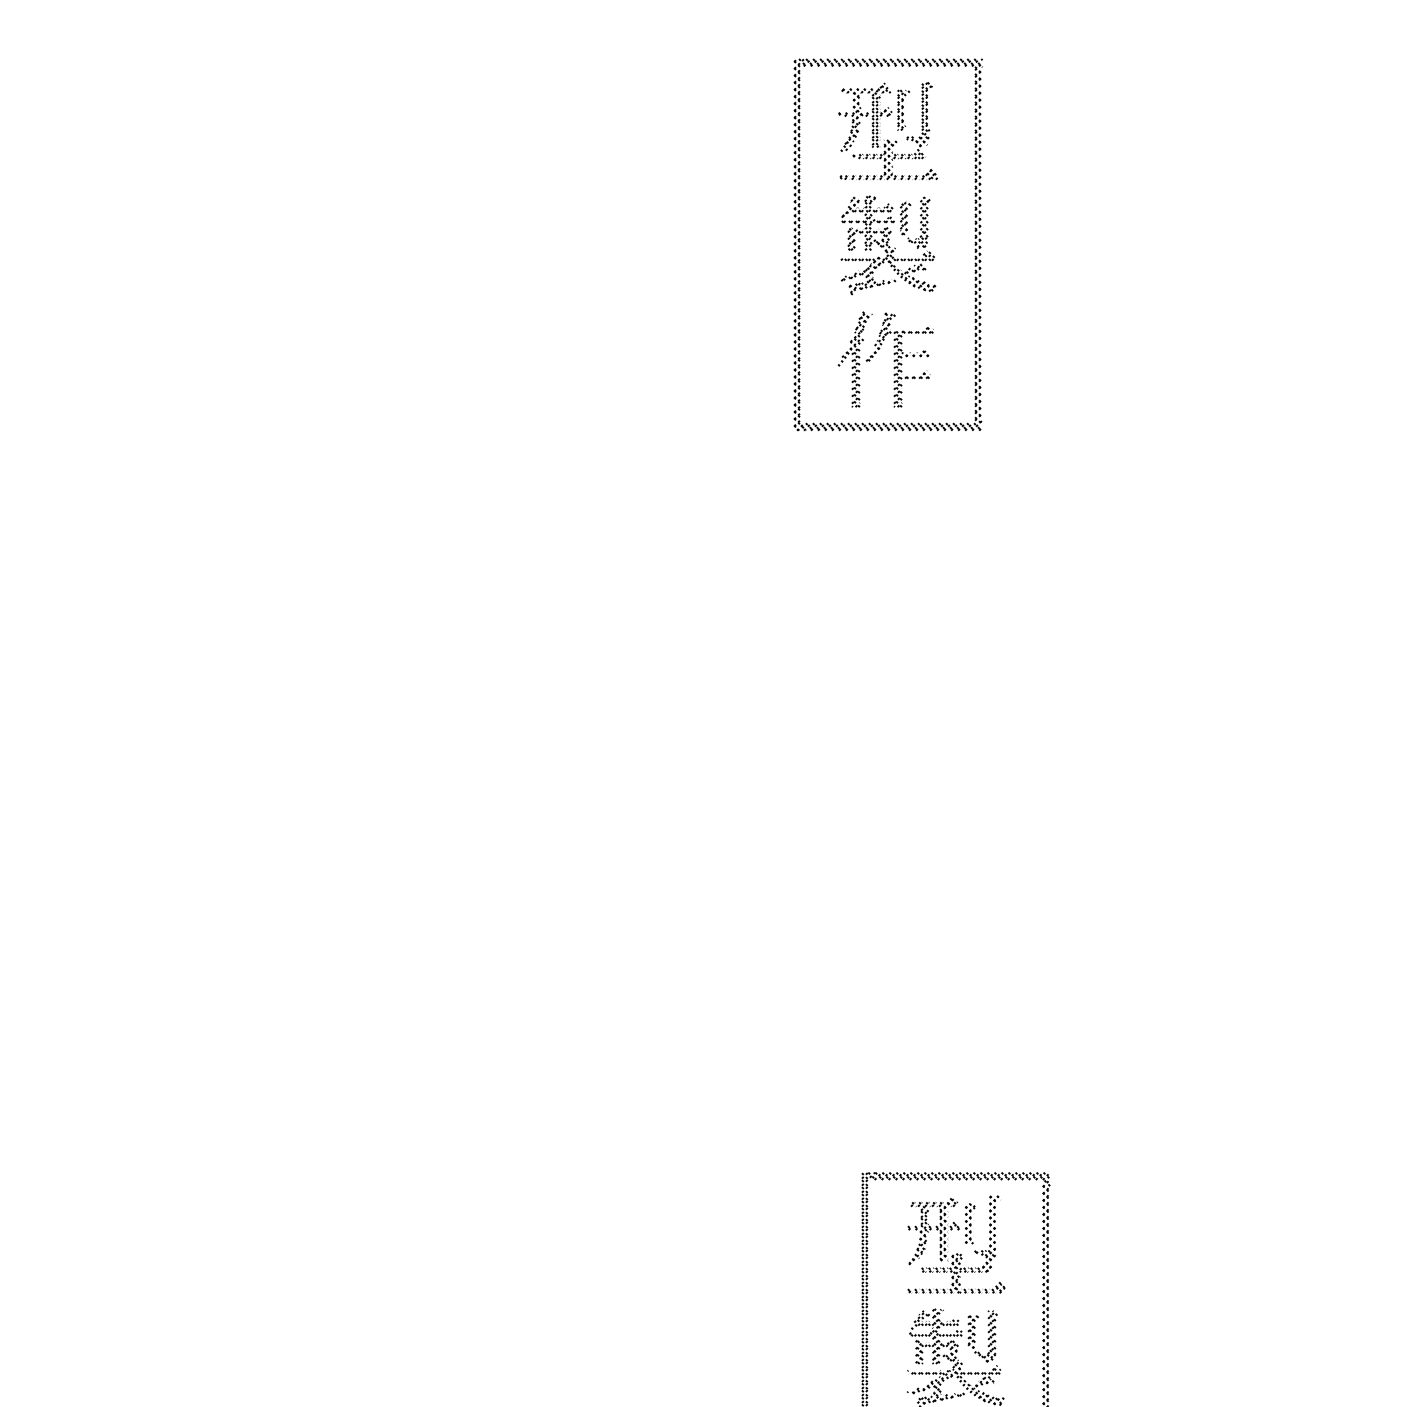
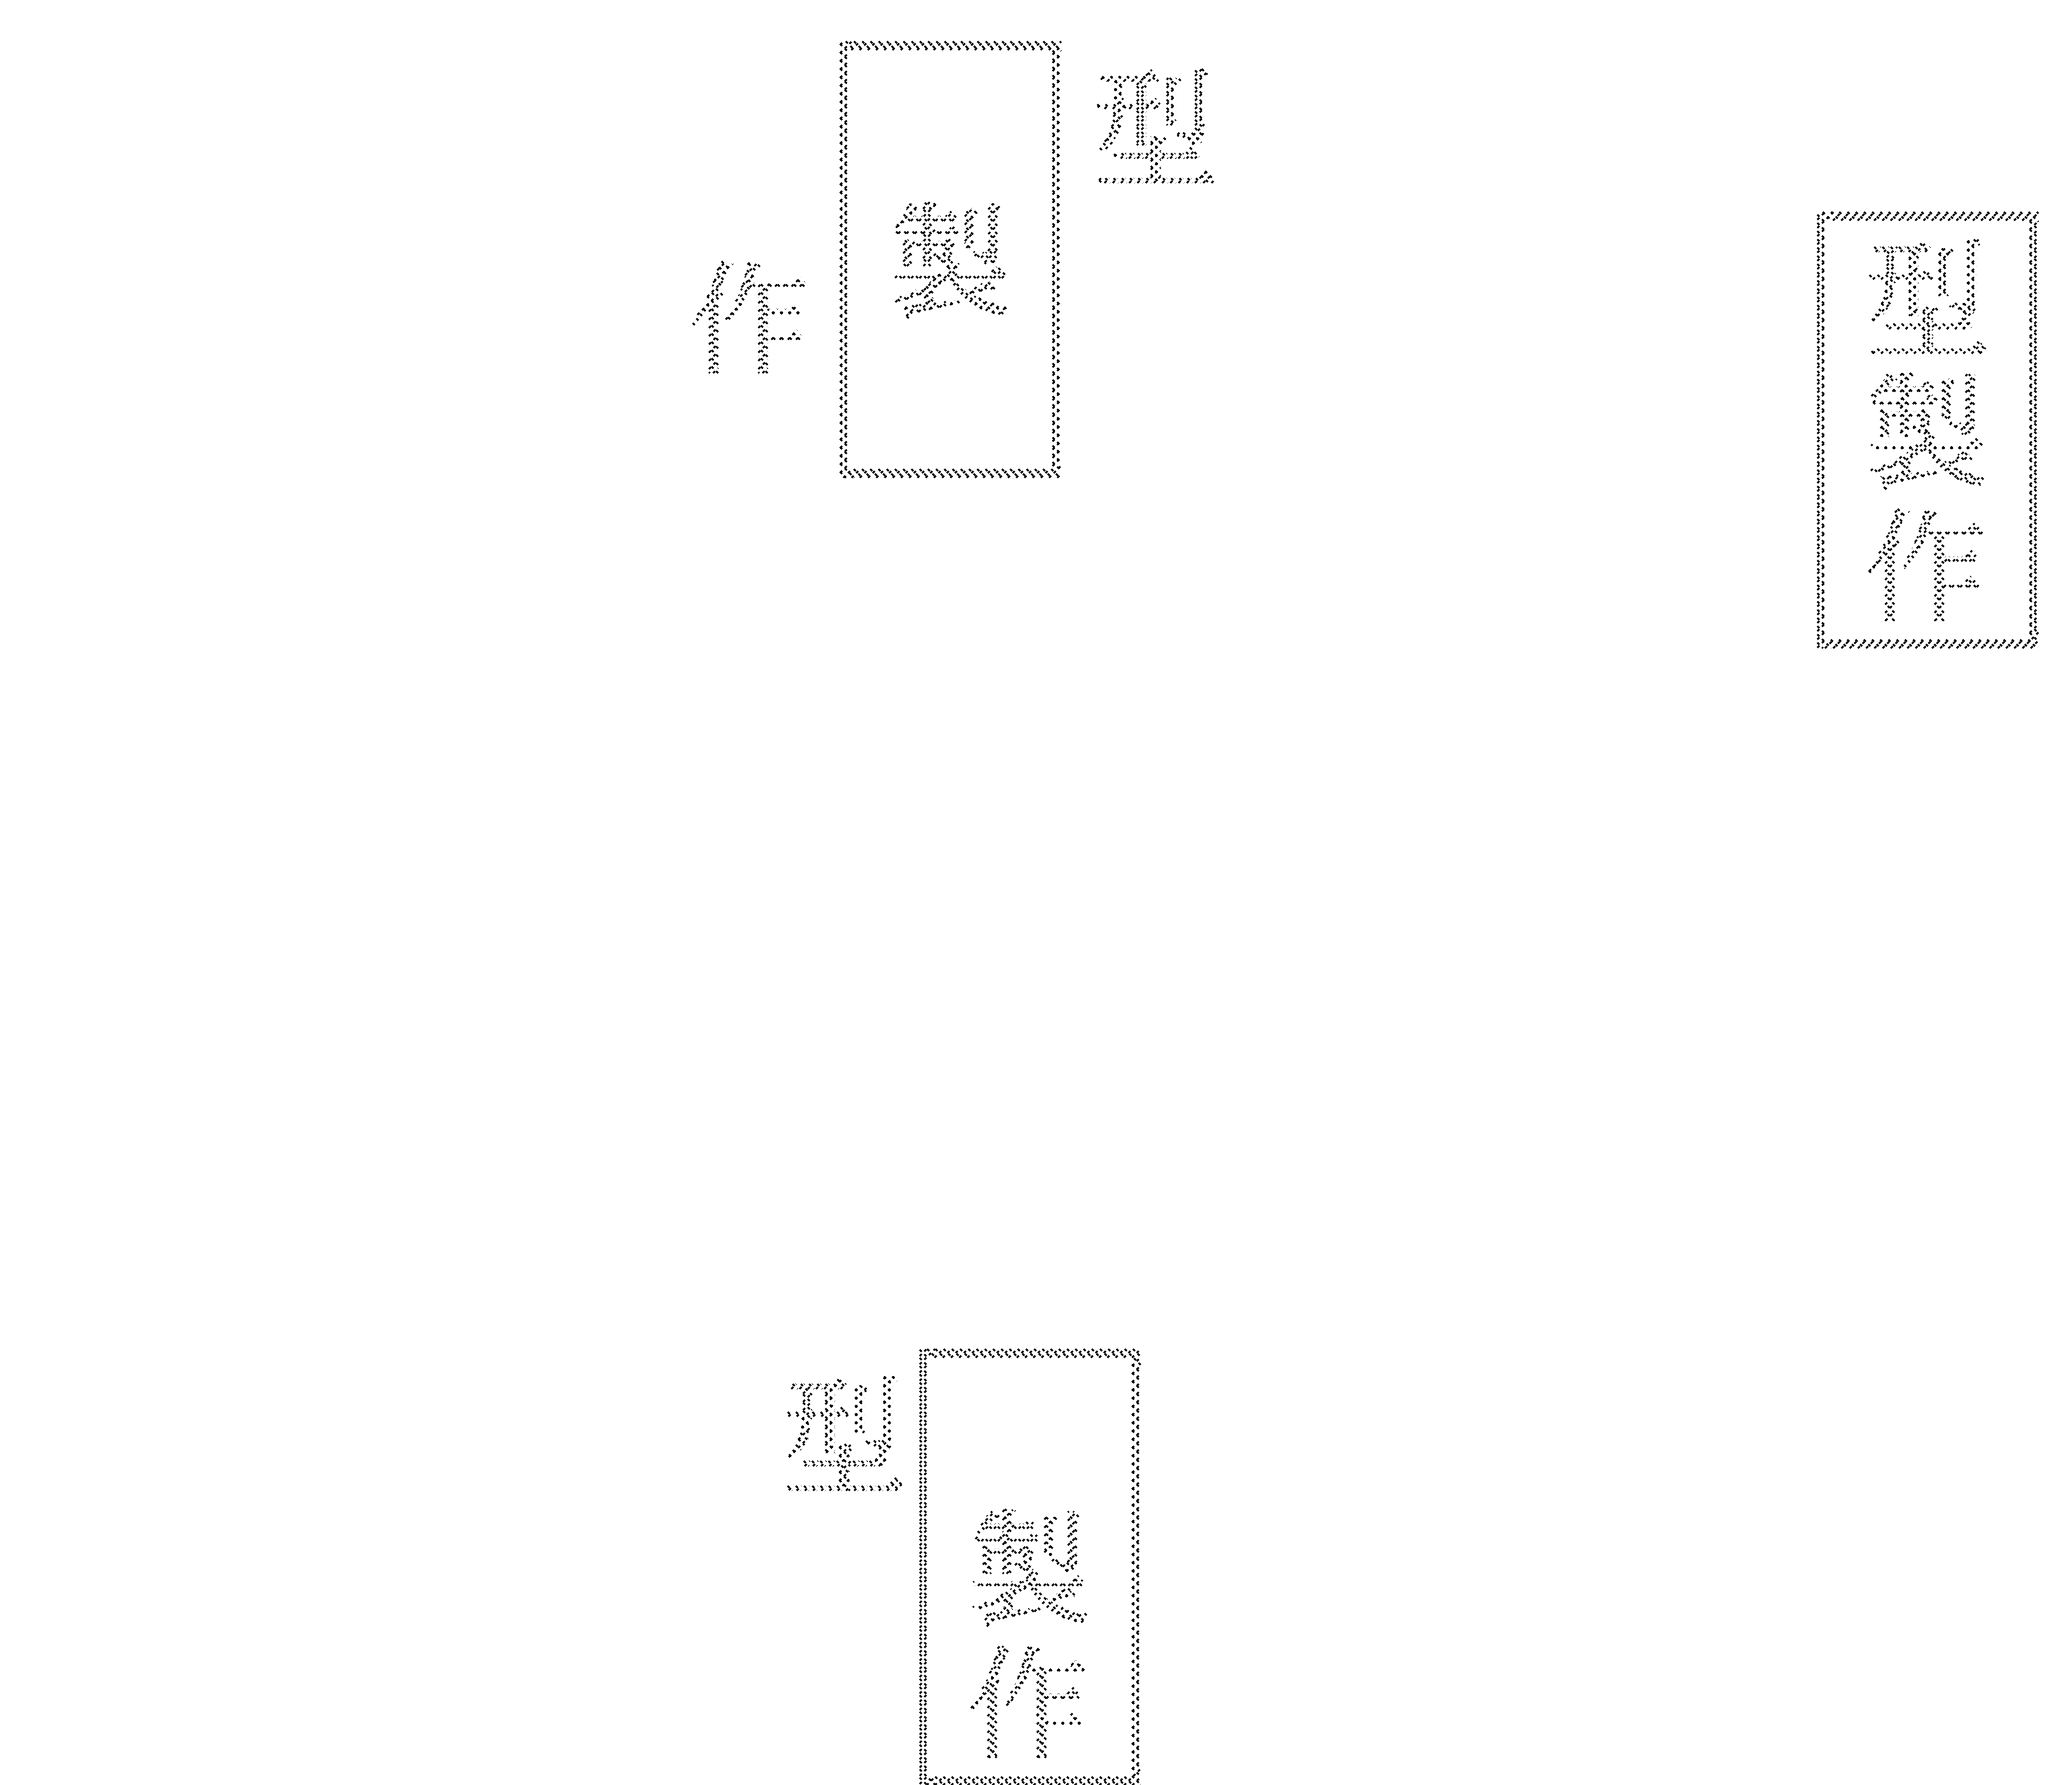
part: (880, 130) -> (1146, 125), moved
part: (894, 357) -> (758, 314), moved
part: (947, 1245) -> (834, 1434), moved

